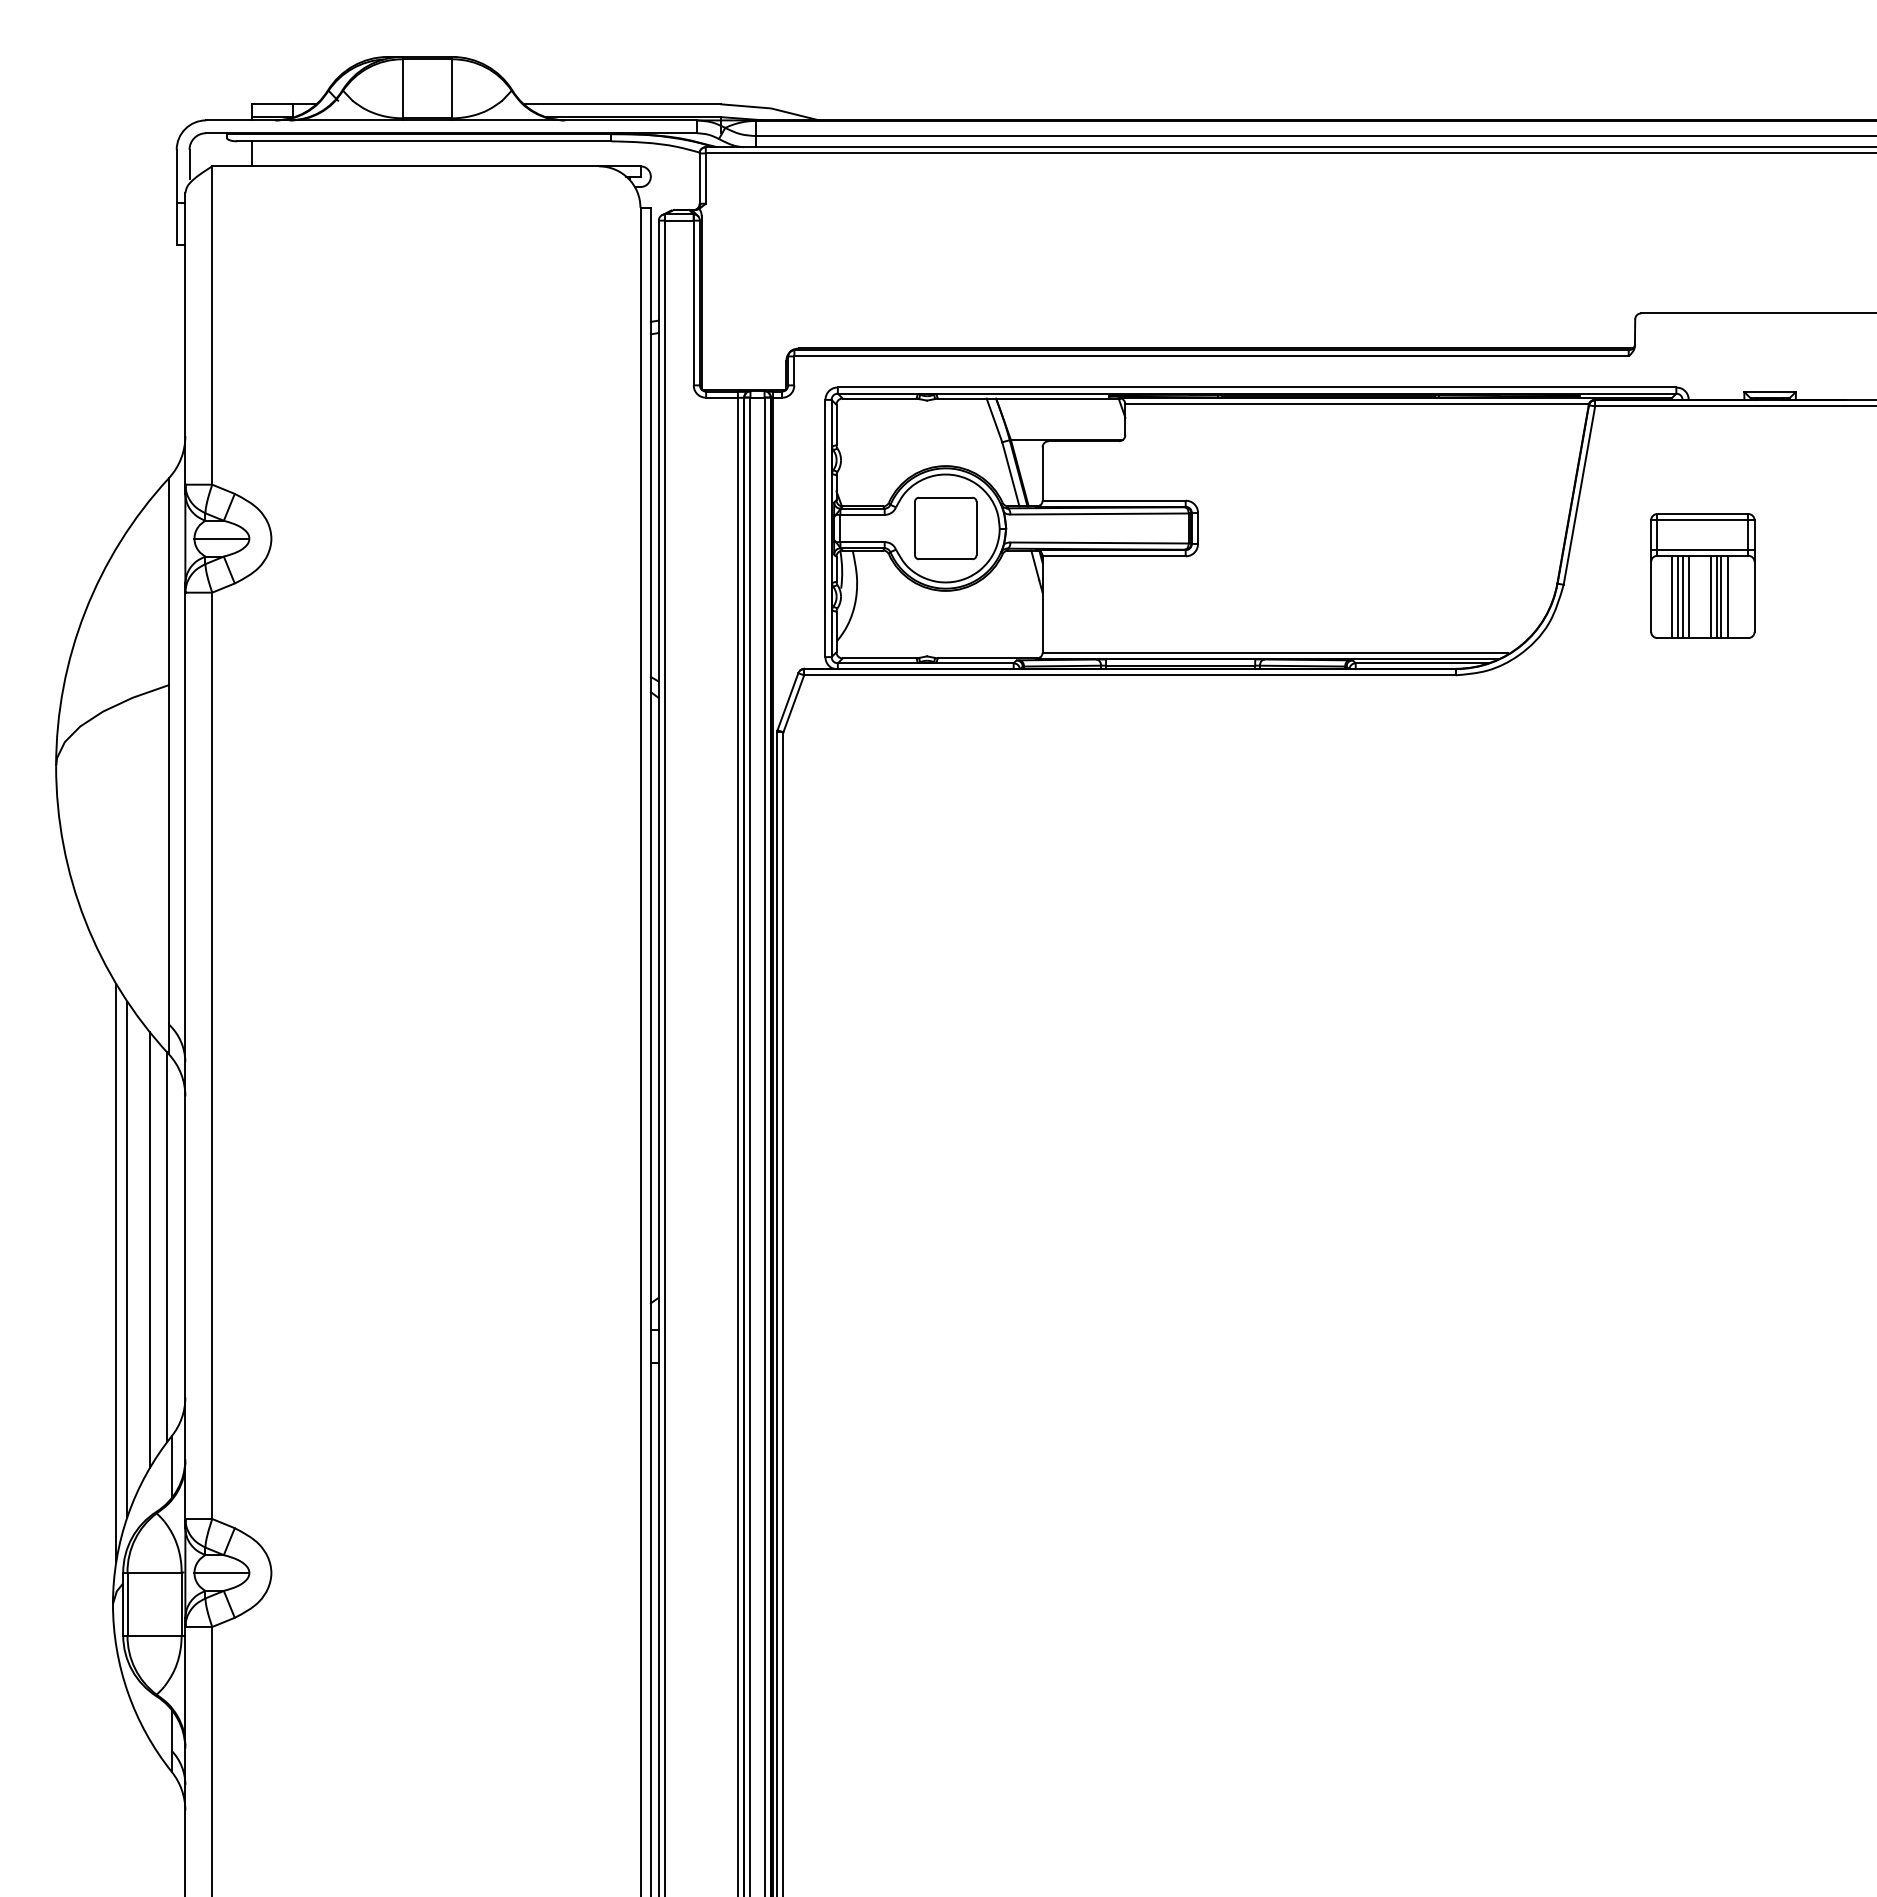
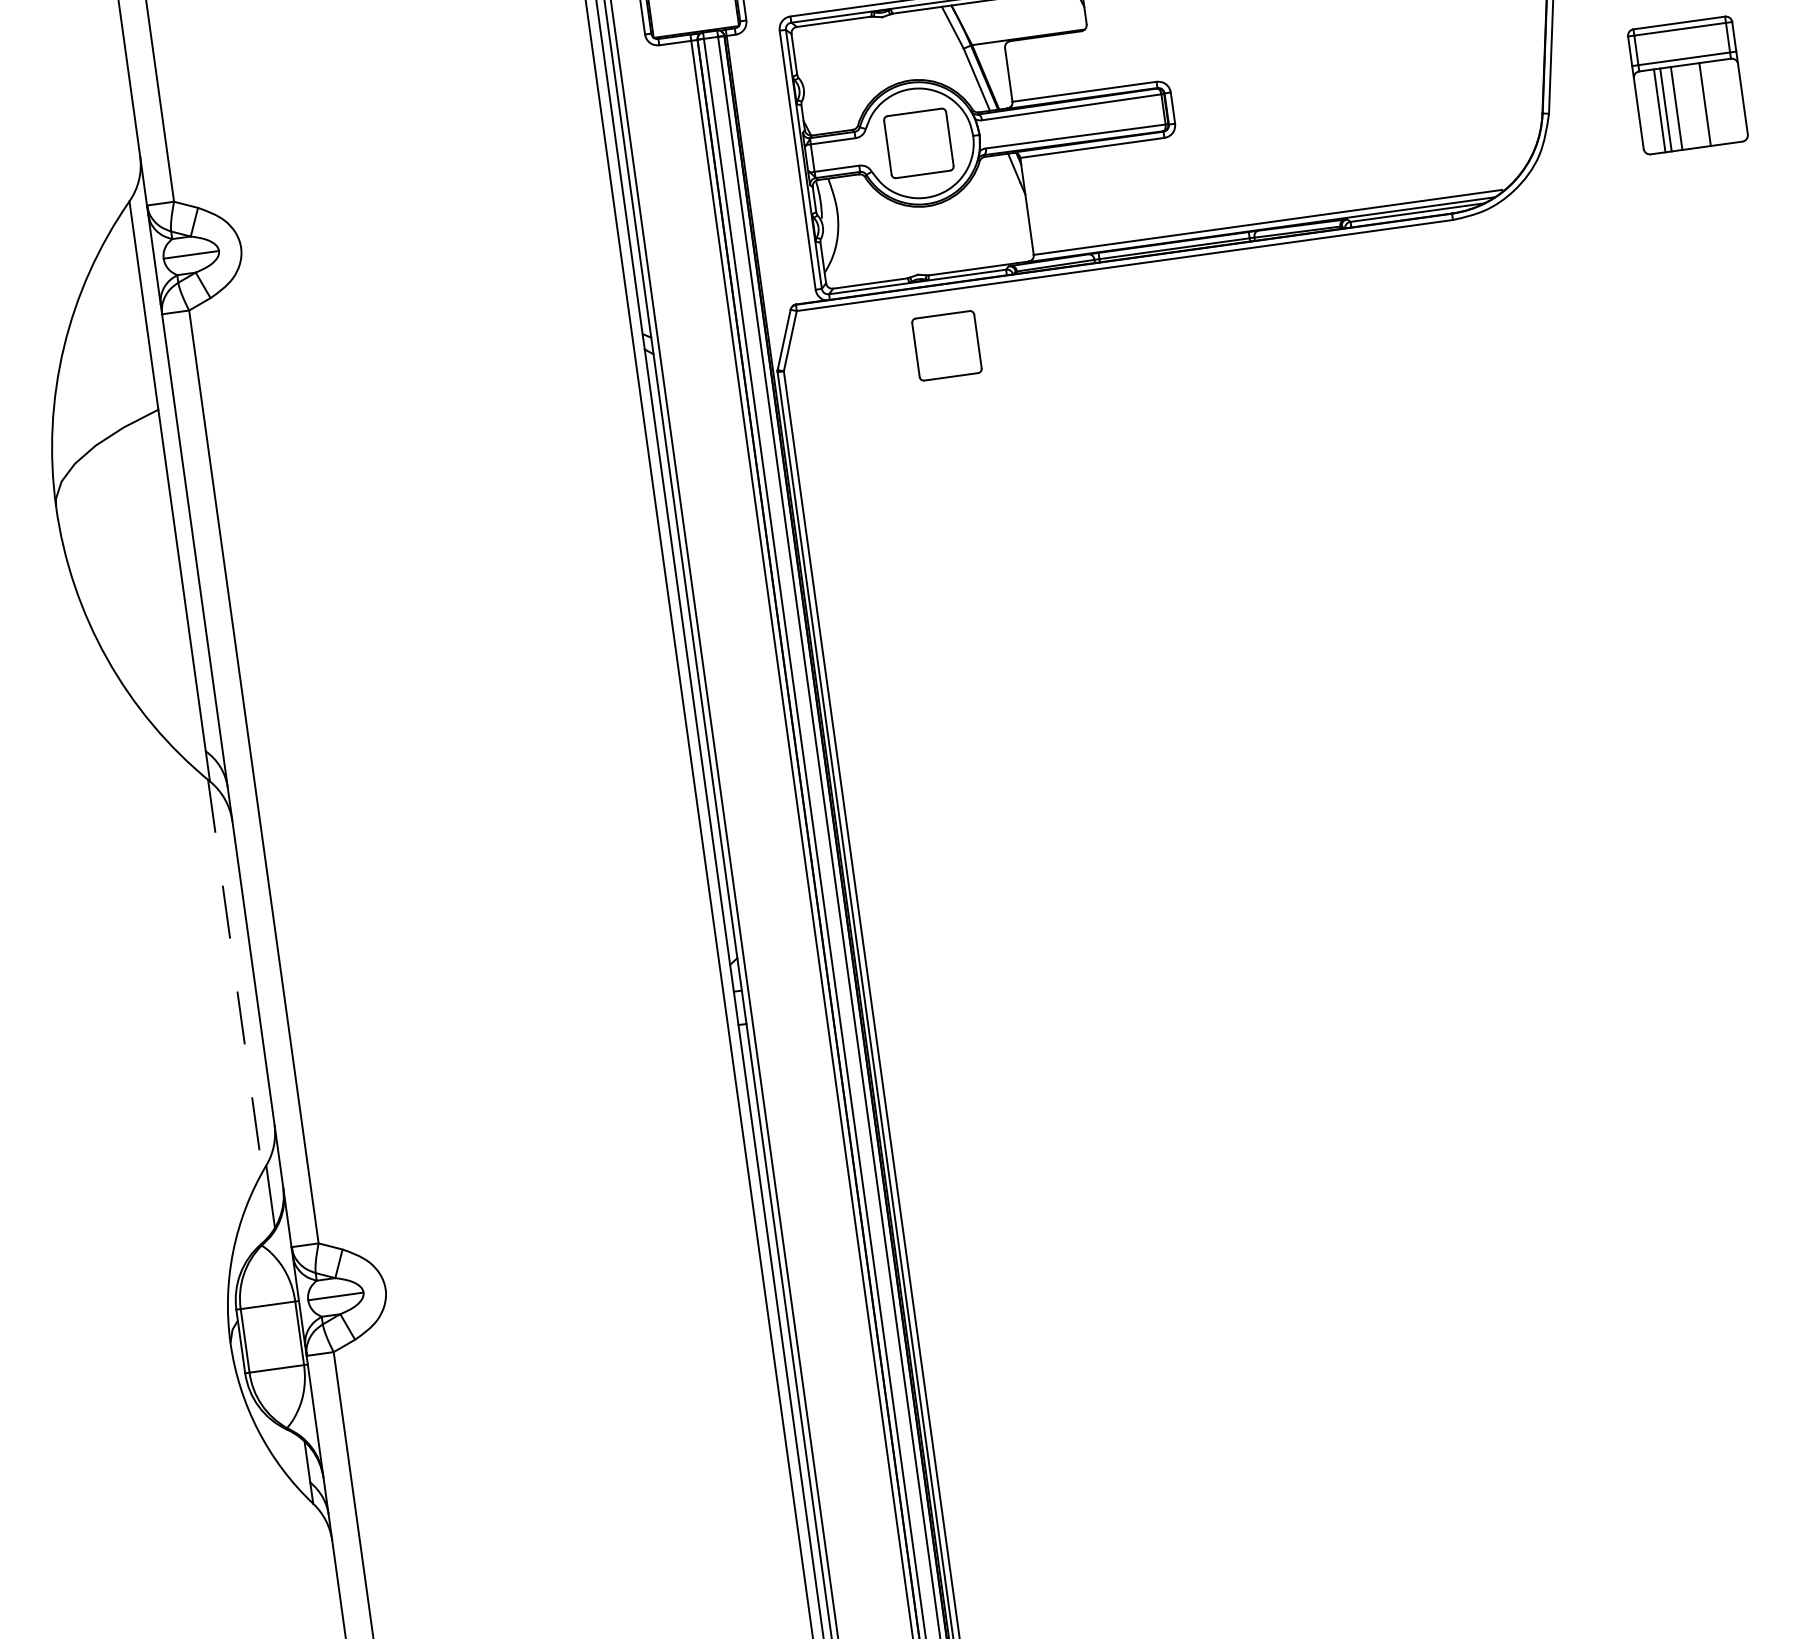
line: (1682, 596) -> (1670, 108), removed
line: (1710, 596) -> (1698, 105), removed
line: (1721, 596) -> (1709, 103), removed
line: (1727, 596) -> (1715, 102), removed
part: (945, 729) -> (946, 345), added
line: (167, 1247) -> (235, 976), solid -> dashed
line: (149, 1249) -> (217, 980), removed
line: (127, 1259) -> (196, 993), removed
line: (116, 1272) -> (187, 1008), removed

